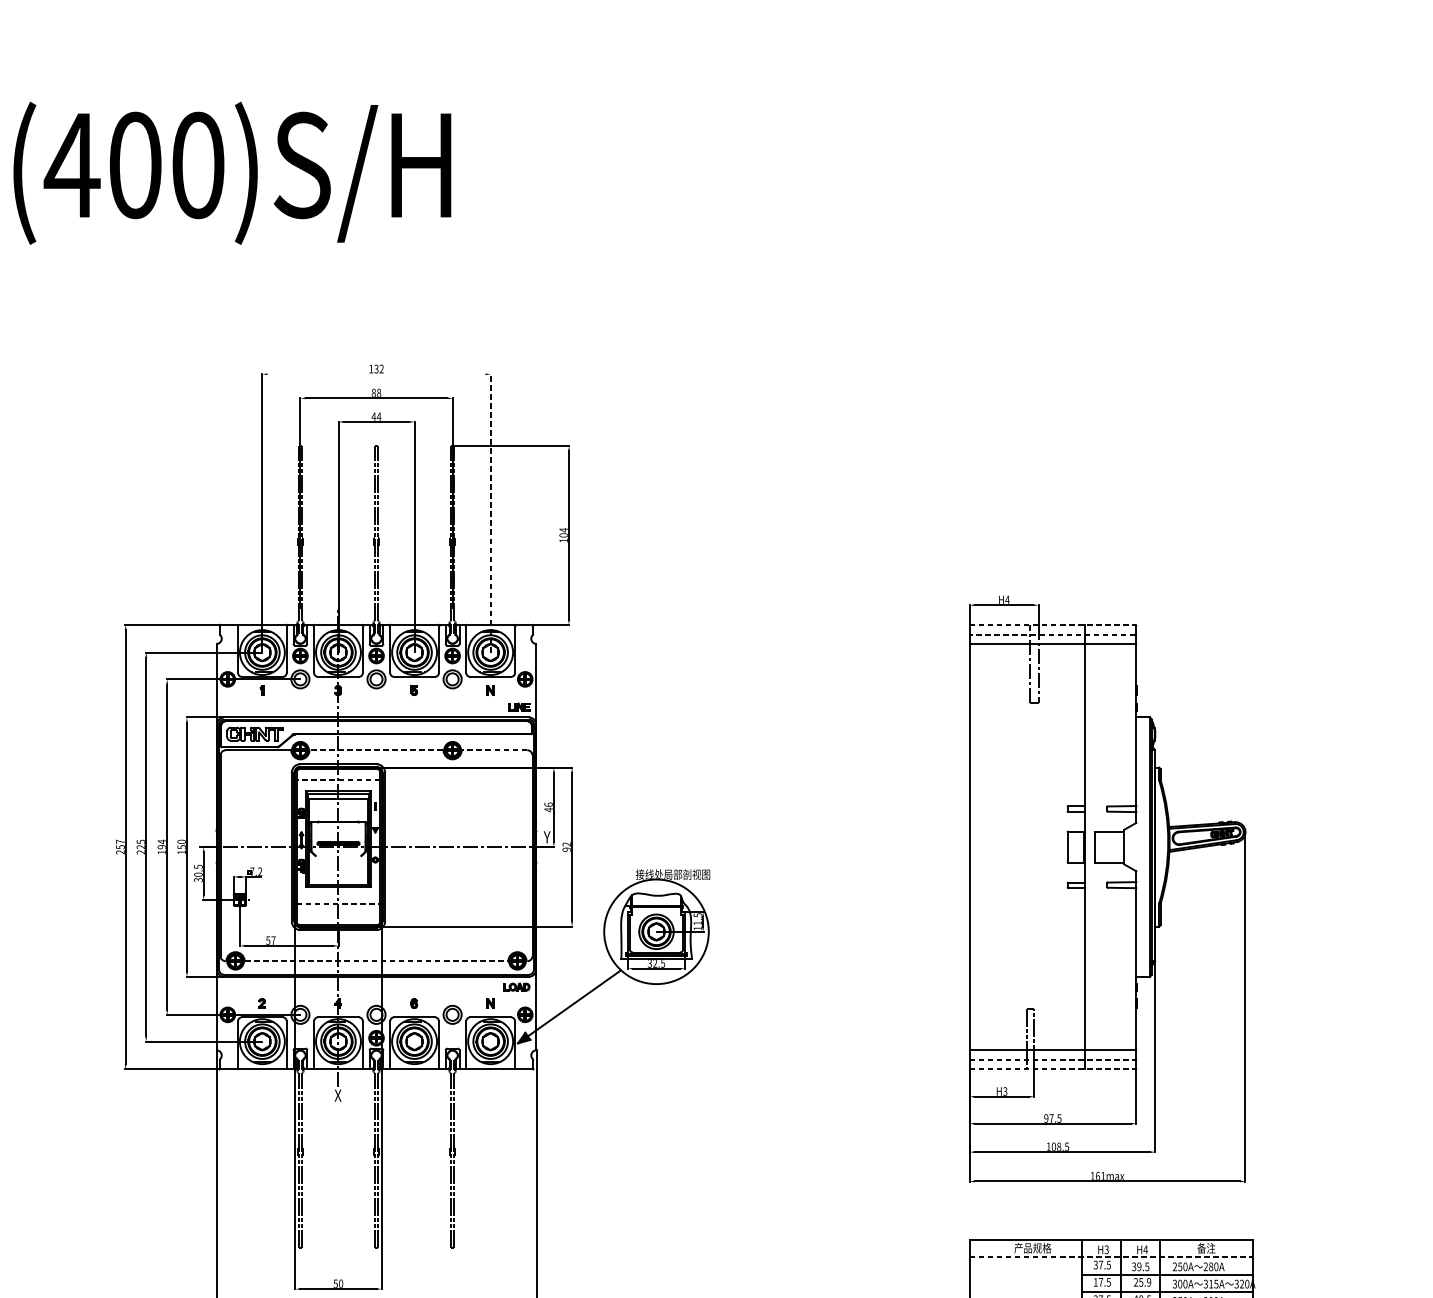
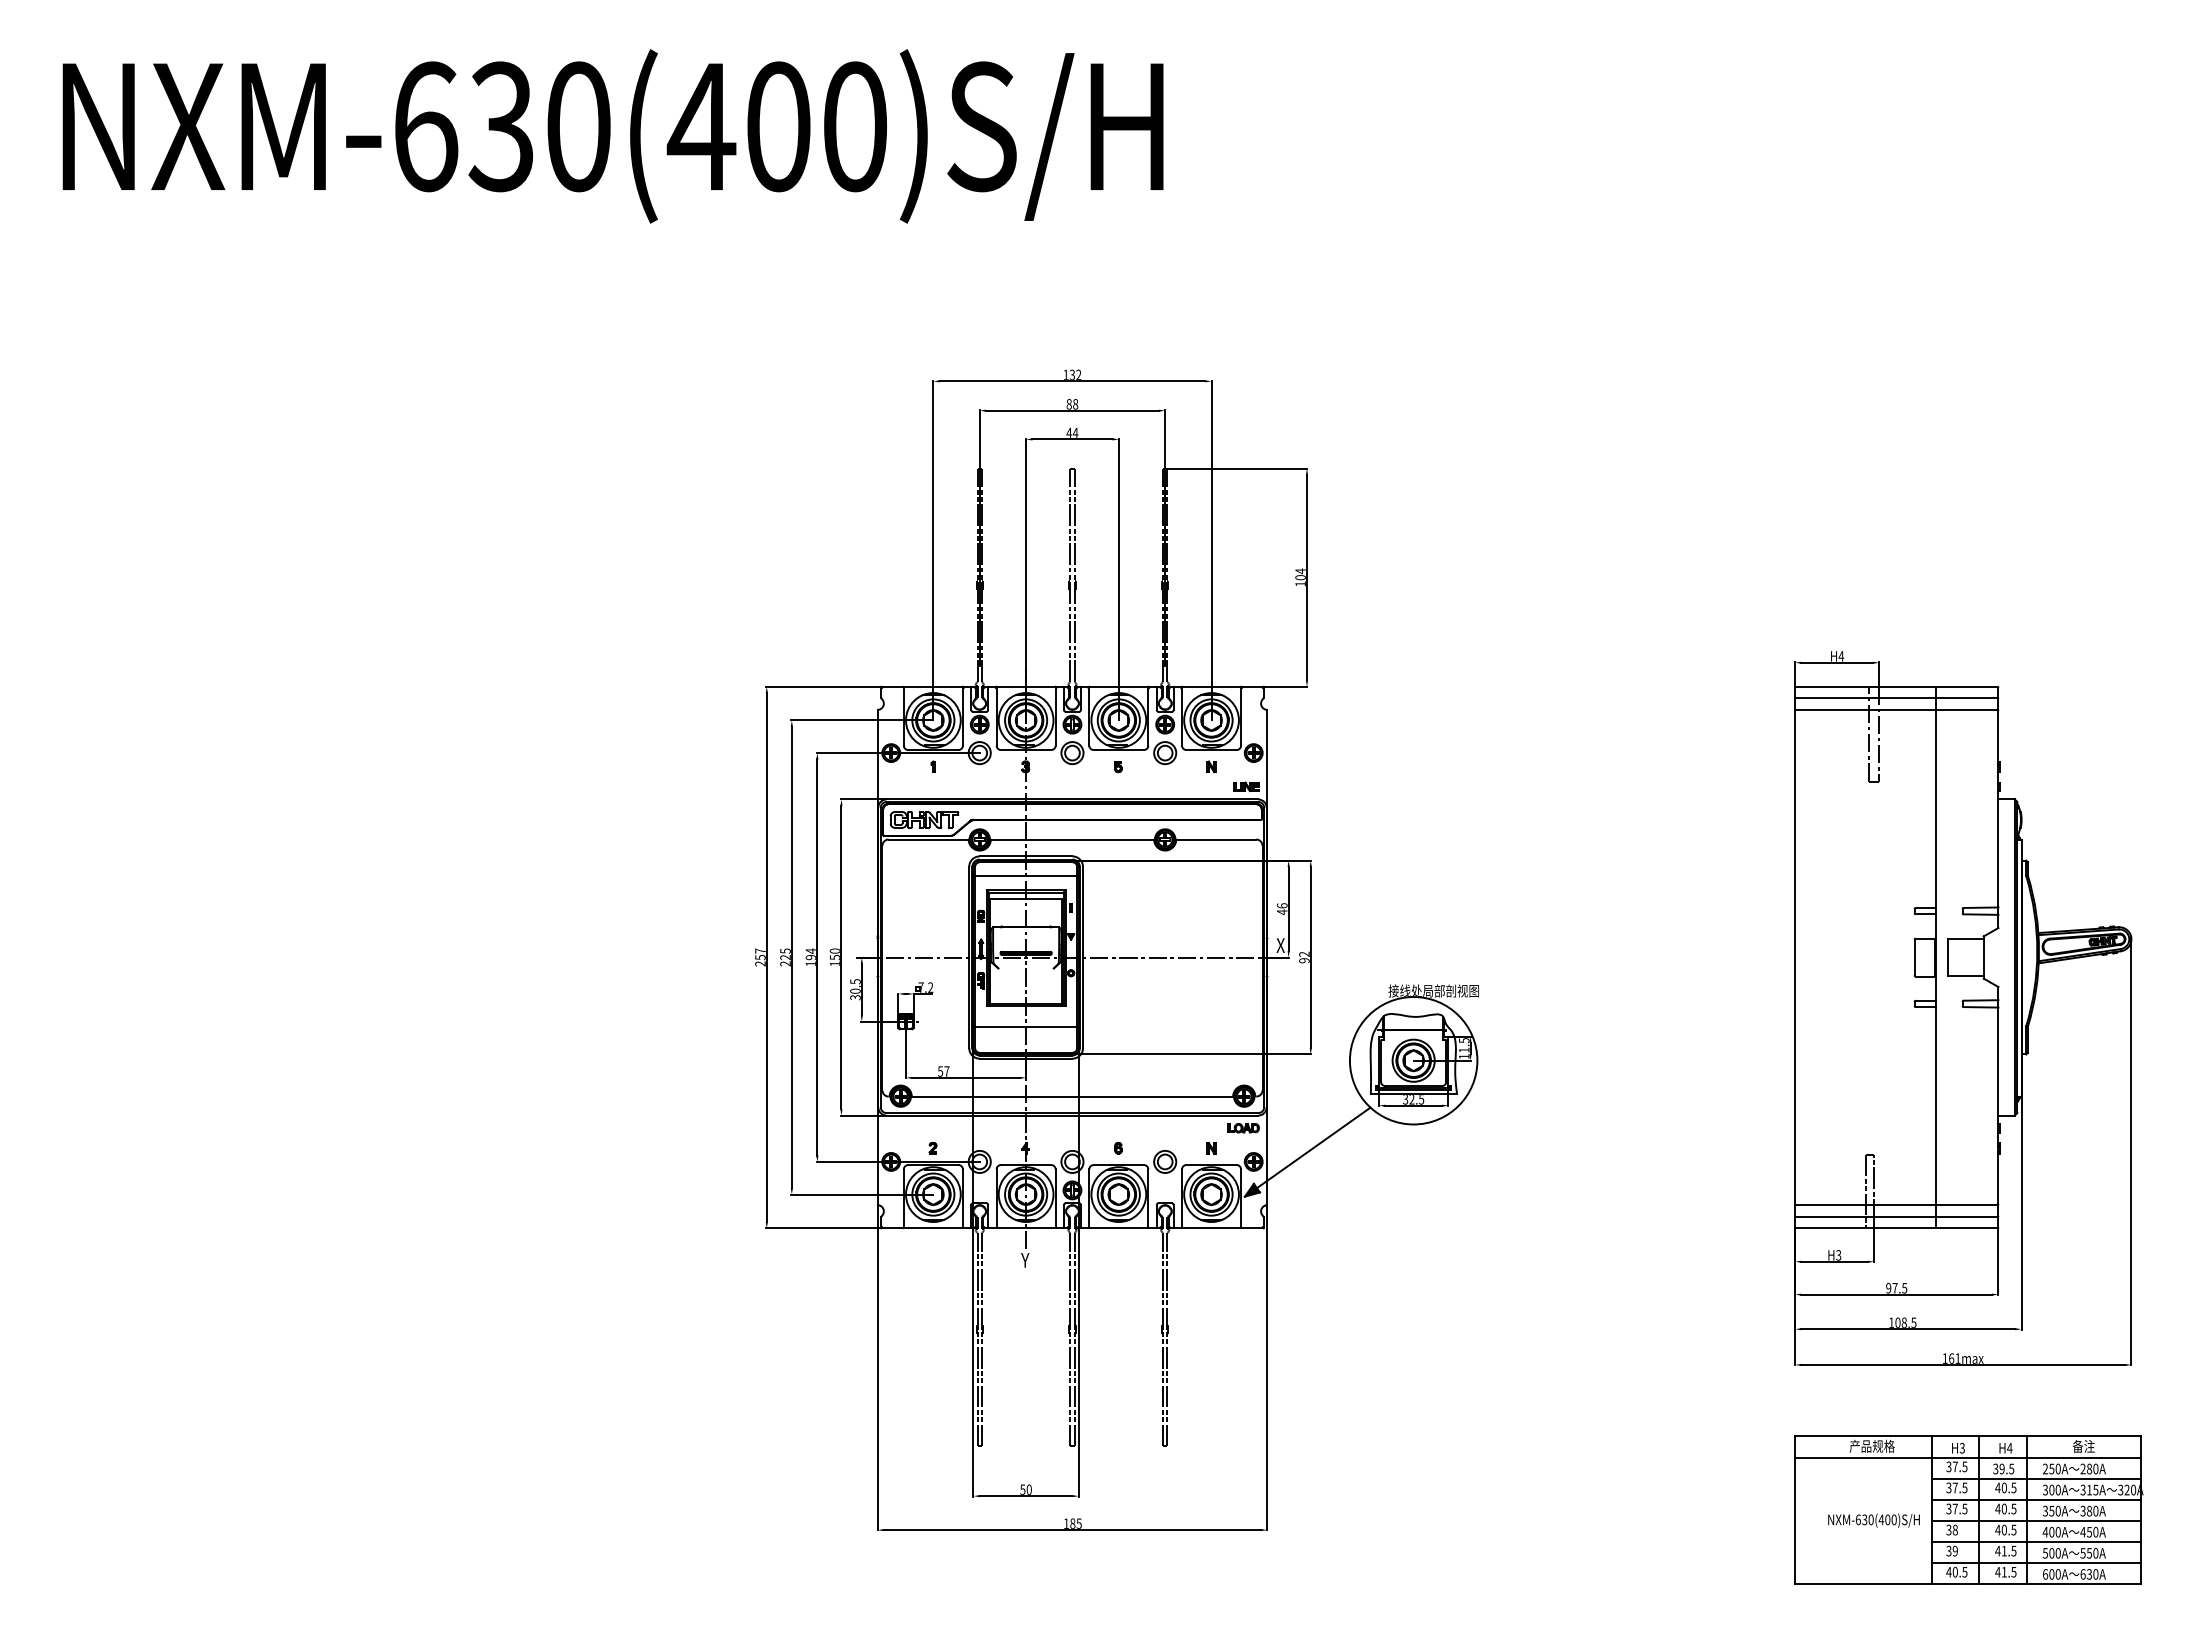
line: (376, 374) -> (1072, 381), added
line: (490, 513) -> (1211, 550), dashed -> solid
line: (1052, 624) -> (1896, 686), dashed -> solid
line: (1051, 634) -> (1895, 698), dashed -> solid
line: (375, 750) -> (1071, 839), dashed -> solid
line: (494, 750) -> (1216, 839), dashed -> solid
line: (338, 779) -> (1026, 875), dashed -> solid
text: (547, 837) -> (1280, 945), Y -> X
line: (338, 903) -> (1026, 1026), dashed -> solid
line: (376, 961) -> (1072, 1096), dashed -> solid
line: (1052, 1059) -> (1896, 1216), dashed -> solid
line: (1052, 1069) -> (1896, 1228), dashed -> solid
text: (337, 1095) -> (1025, 1260), X -> Y
line: (1110, 1257) -> (1967, 1457), dashed -> solid
text: (1095, 1282) -> (1948, 1487), 17.5 -> 37.5
text: (1142, 1282) -> (2005, 1487), 25.9 -> 40.5

